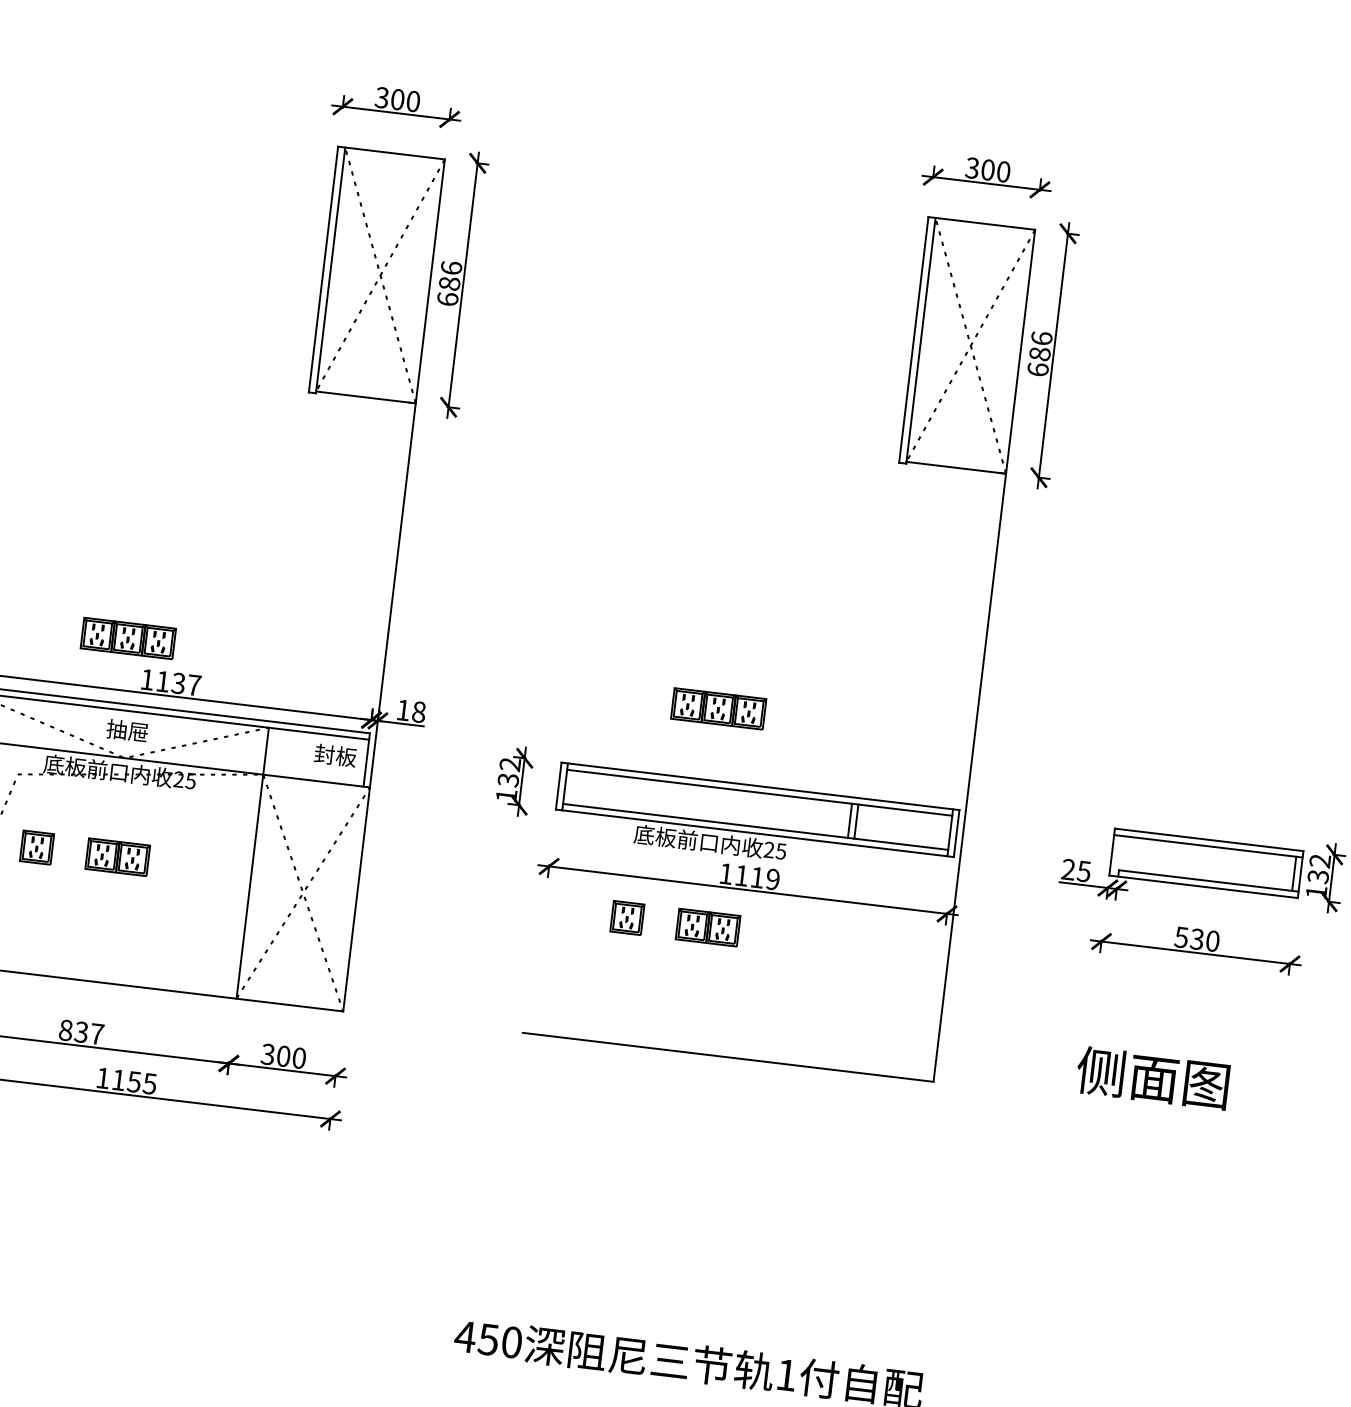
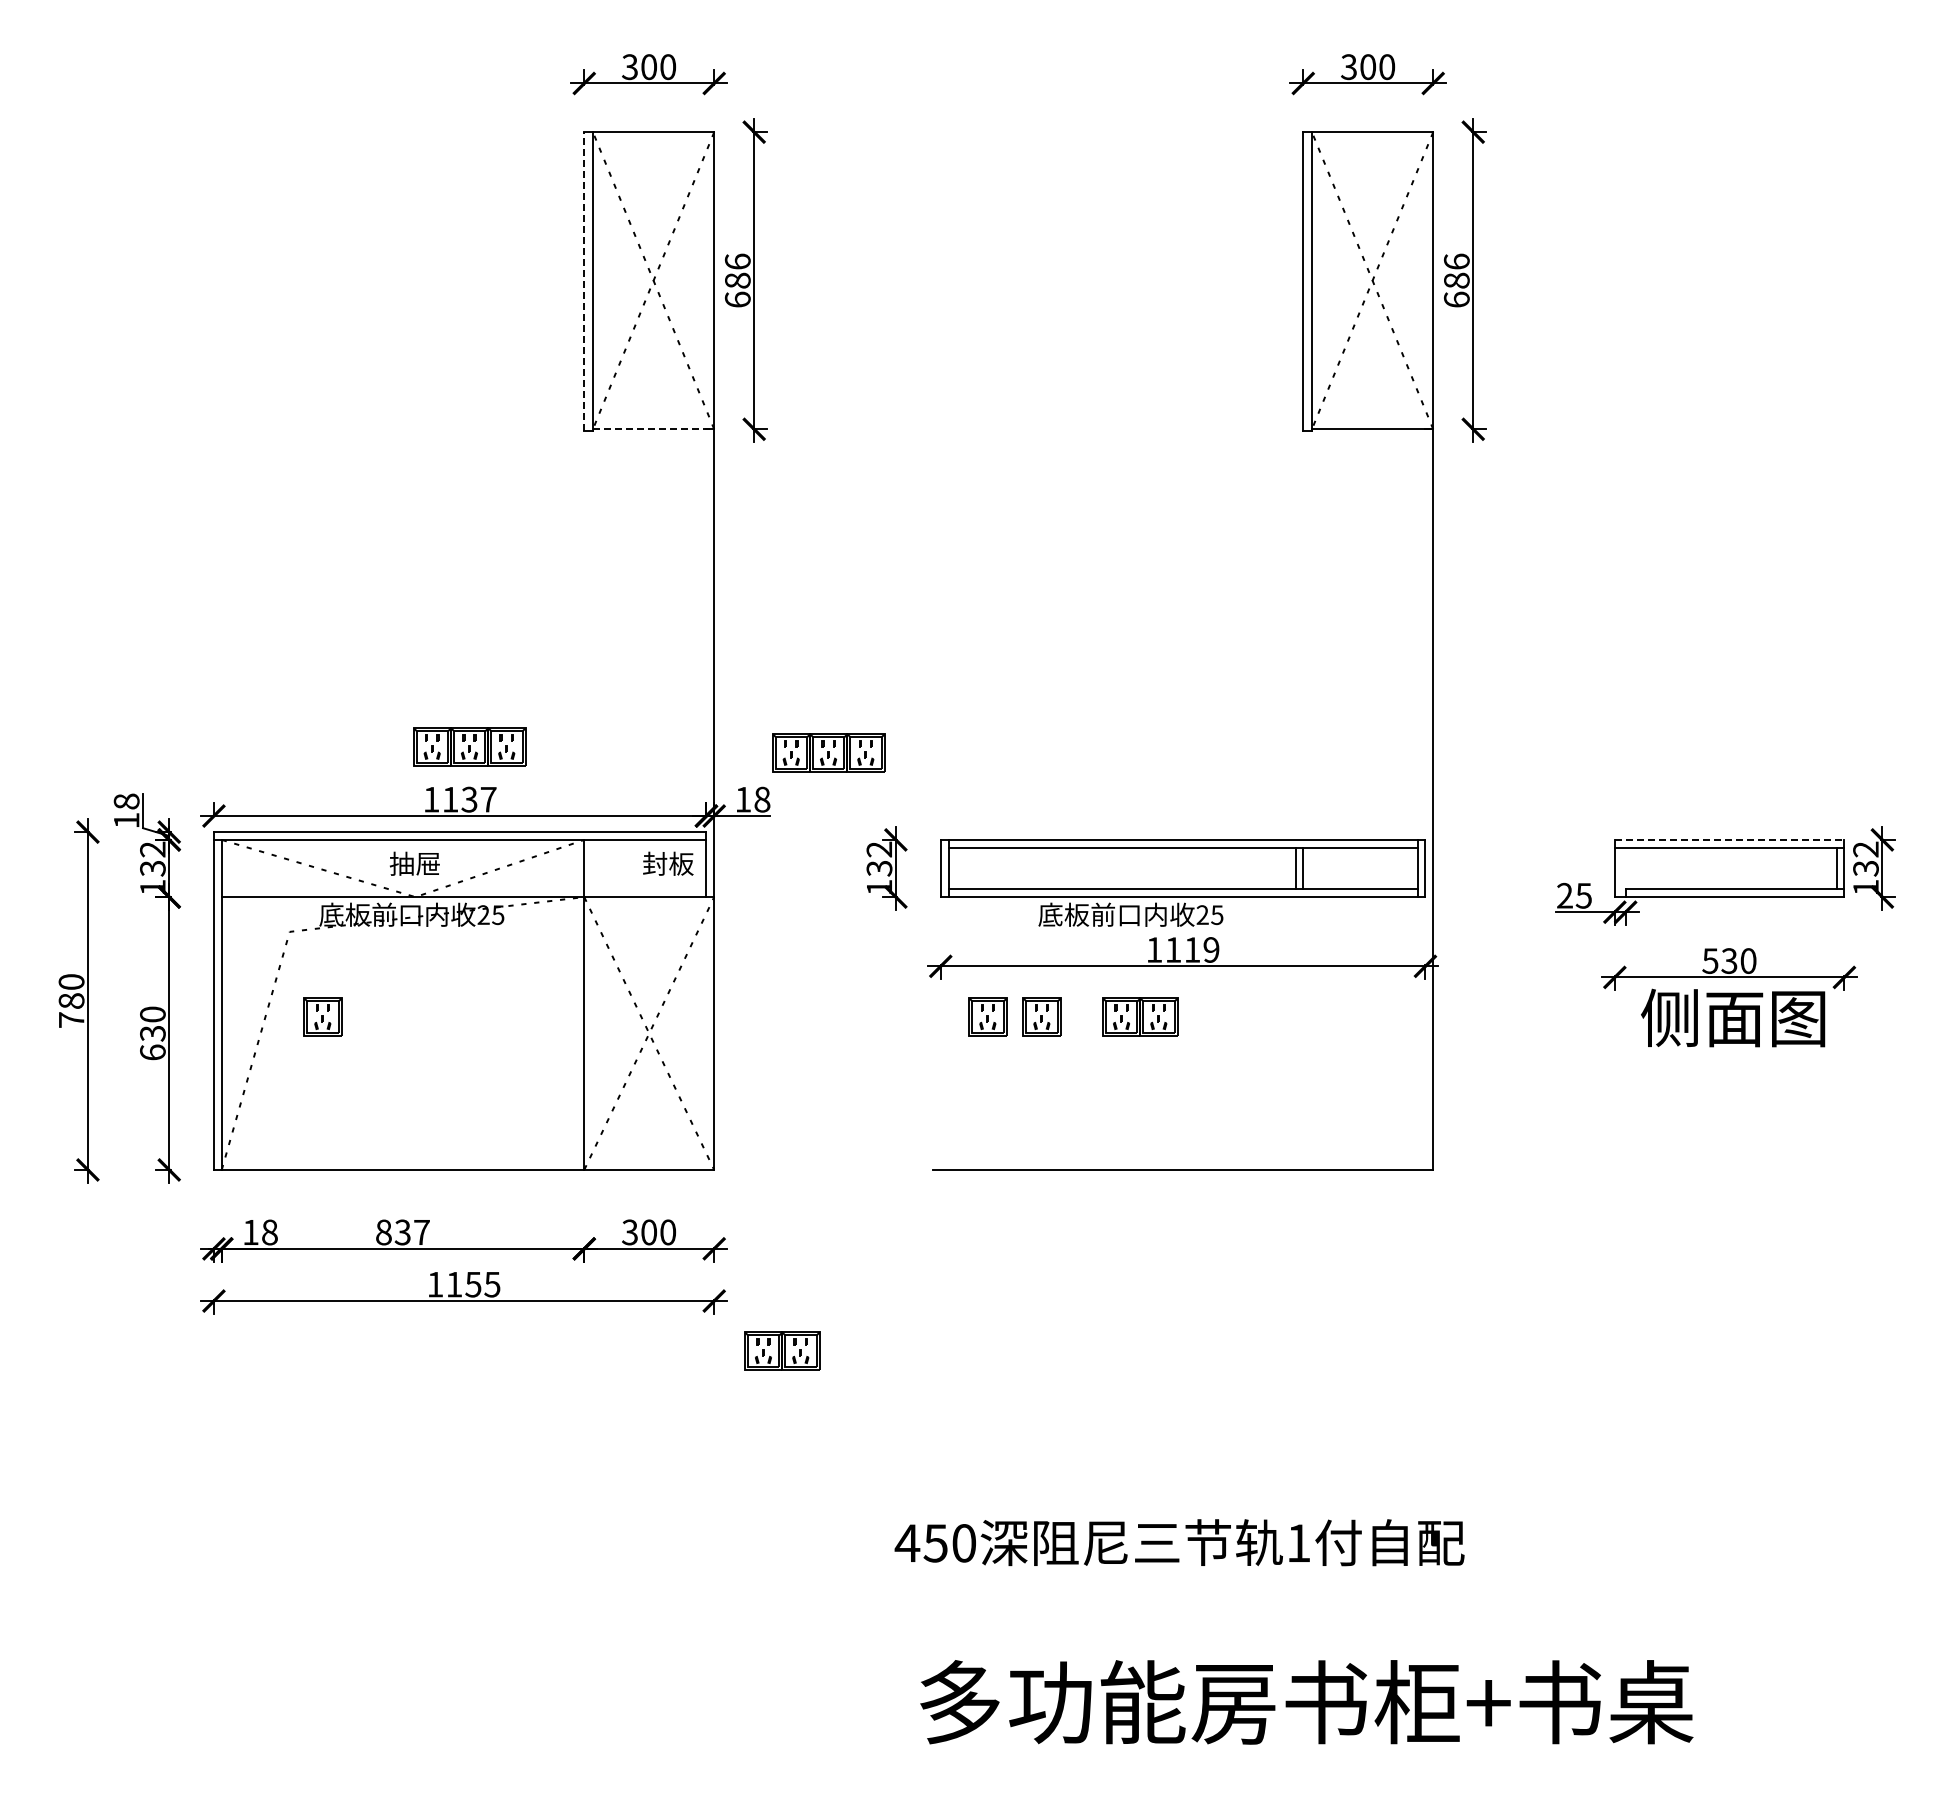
line: (323, 269) -> (584, 281), solid -> dashed
line: (365, 397) -> (653, 429), solid -> dashed
part: (128, 638) -> (469, 746), moved
part: (718, 708) -> (828, 752), moved
line: (1209, 839) -> (1729, 839), solid -> dashed
part: (117, 856) -> (782, 1350), moved
part: (582, 912) -> (987, 1016), added
text: (1153, 1077) -> (1733, 1017), moved

